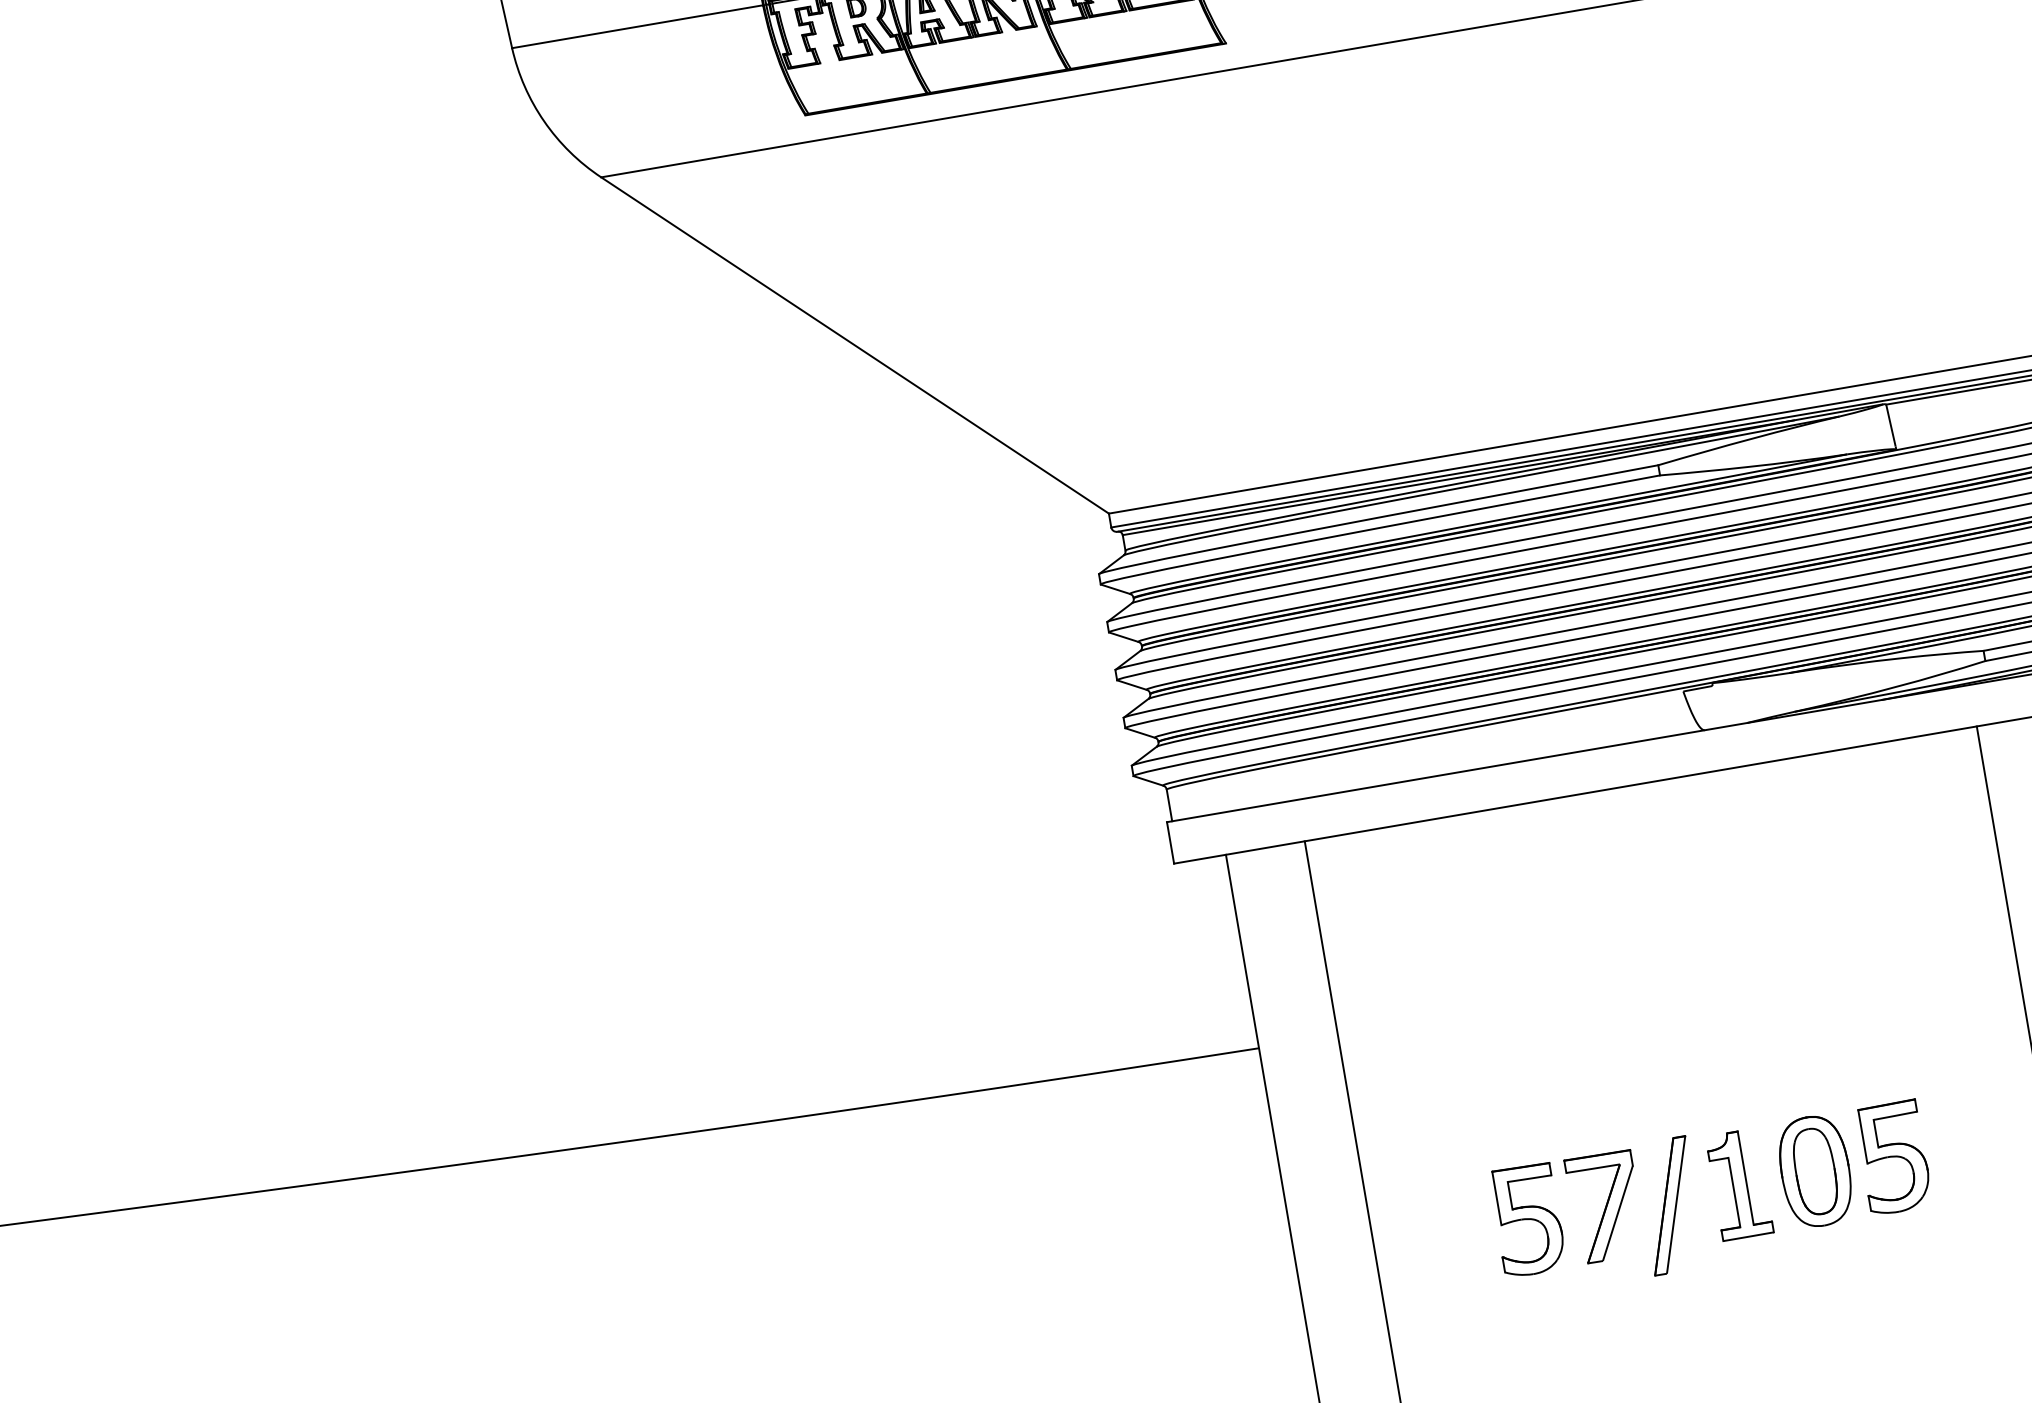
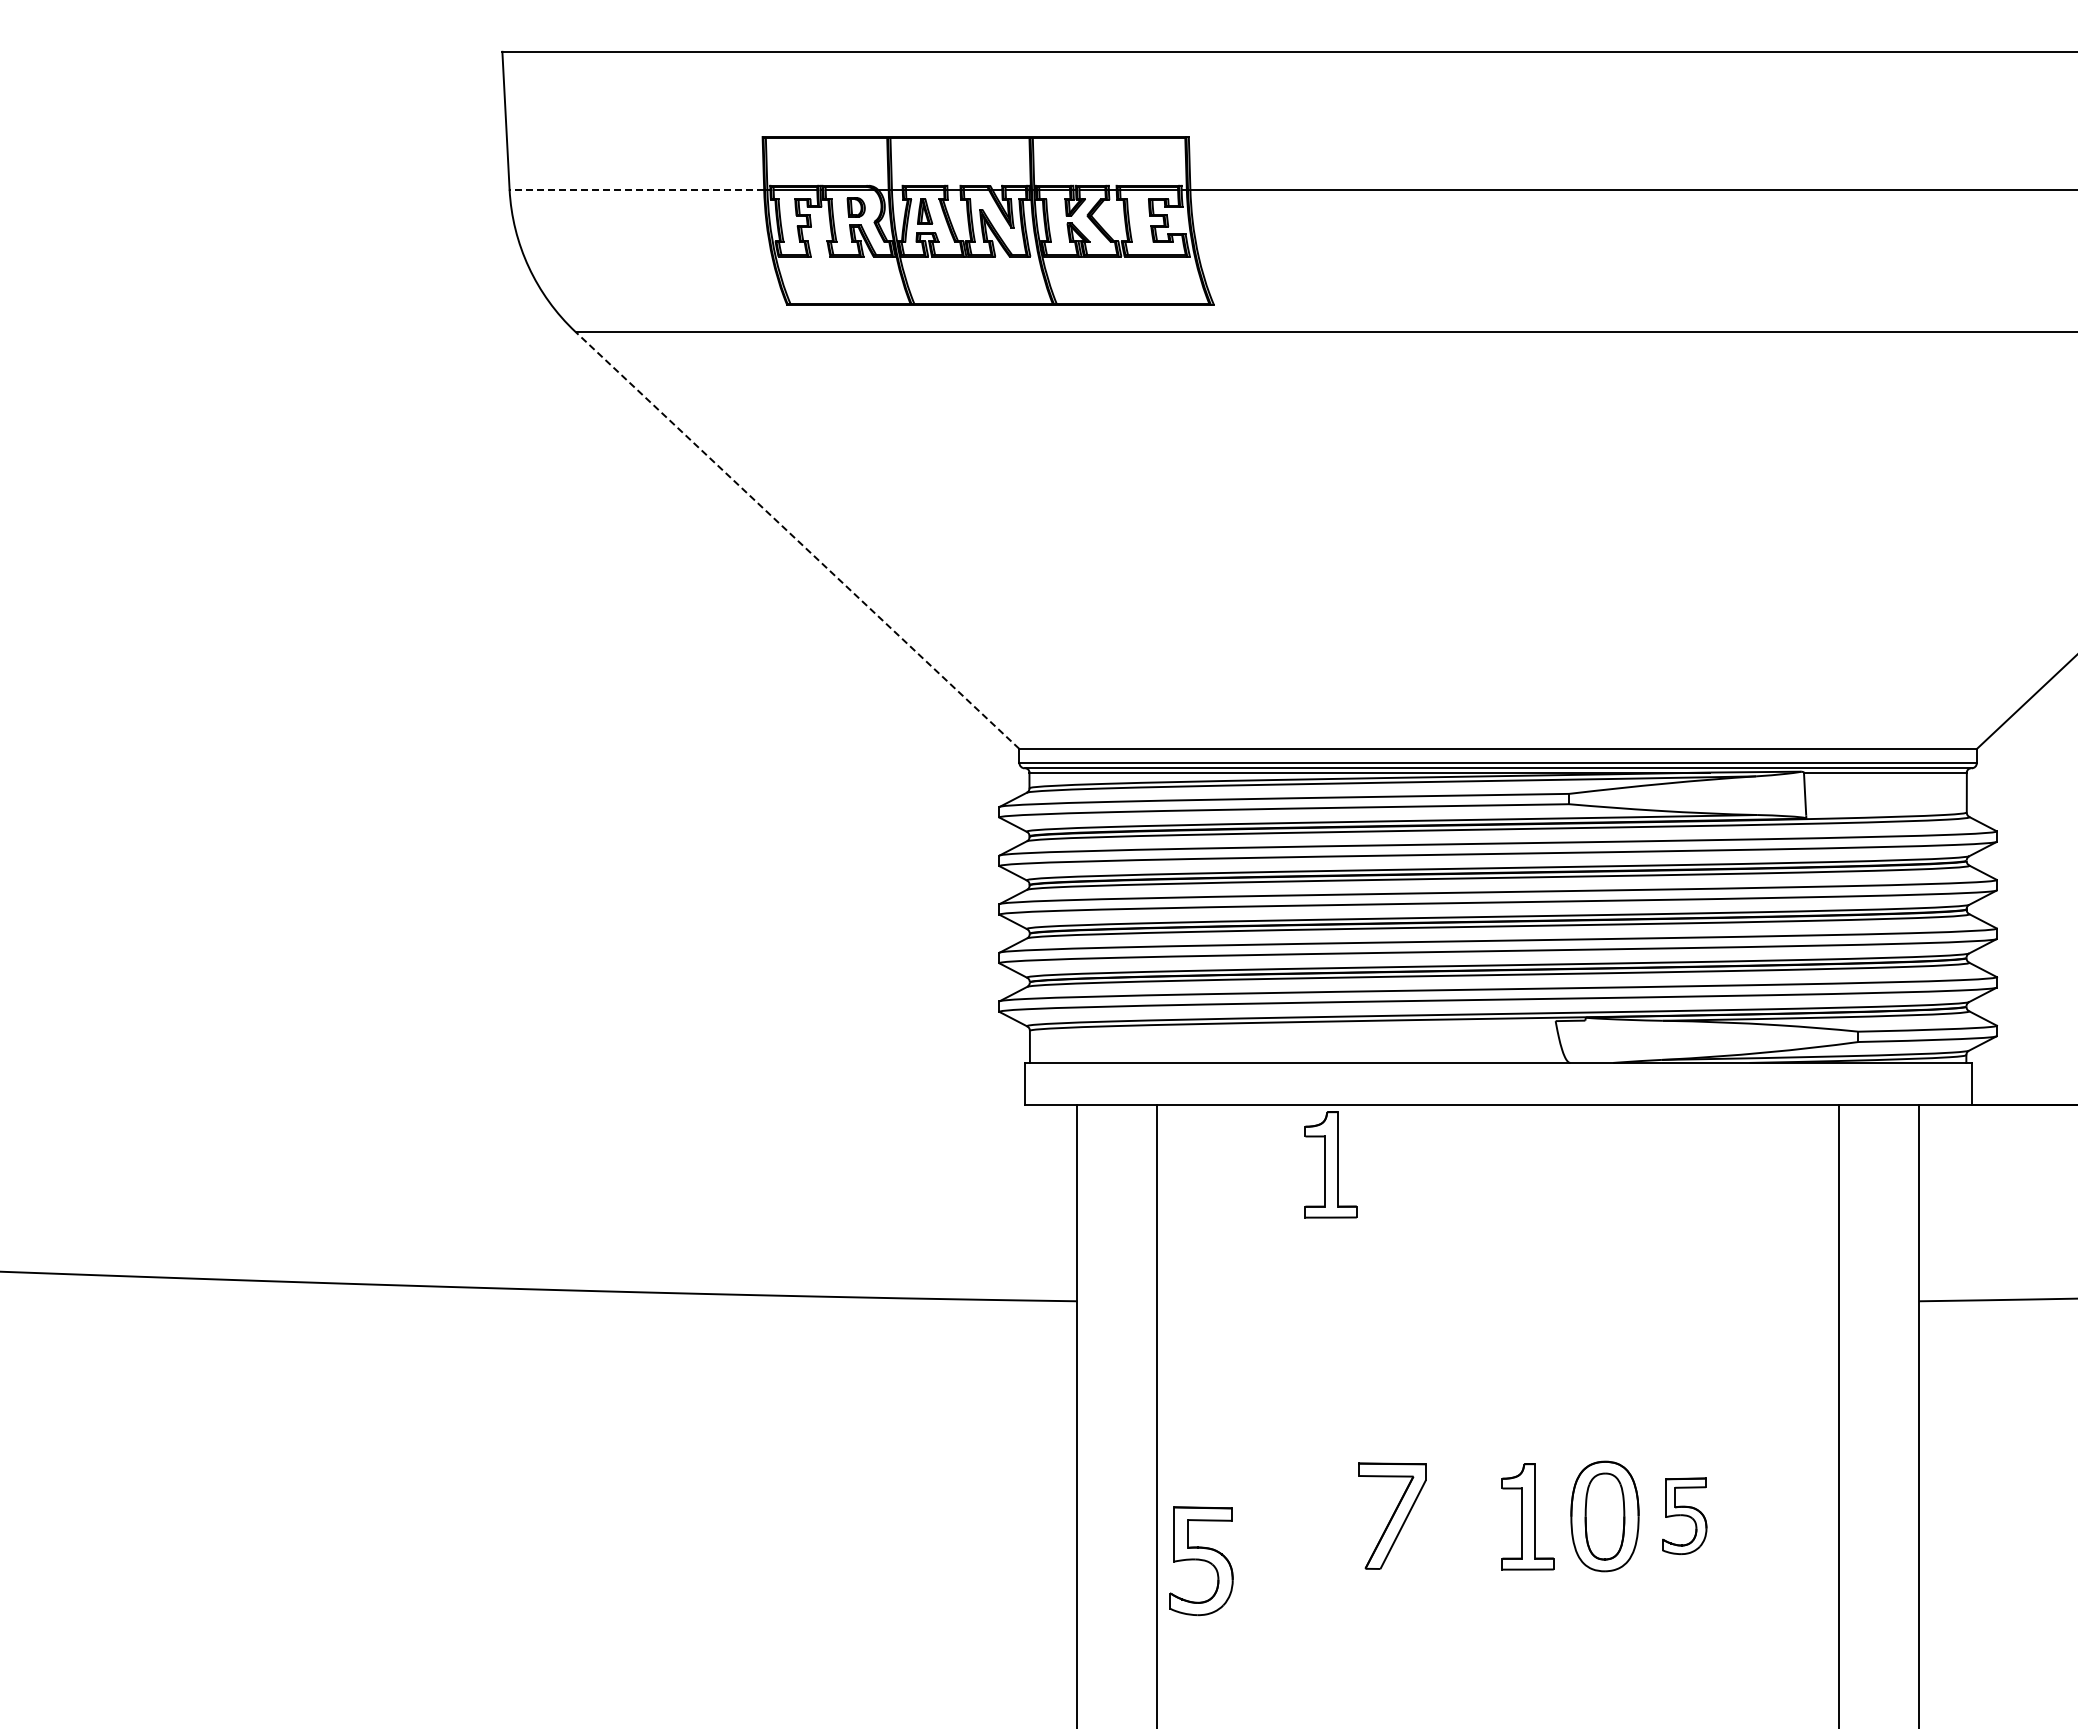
line: (637, 26) -> (636, 189), solid -> dashed
line: (855, 345) -> (797, 540), solid -> dashed
part: (1485, 870) -> (1330, 1164), added
part: (1893, 1158) -> (1684, 1516), size x0.7
part: (1669, 1205) -> (1455, 1525), removed
part: (1528, 1220) -> (1201, 1561), moved

